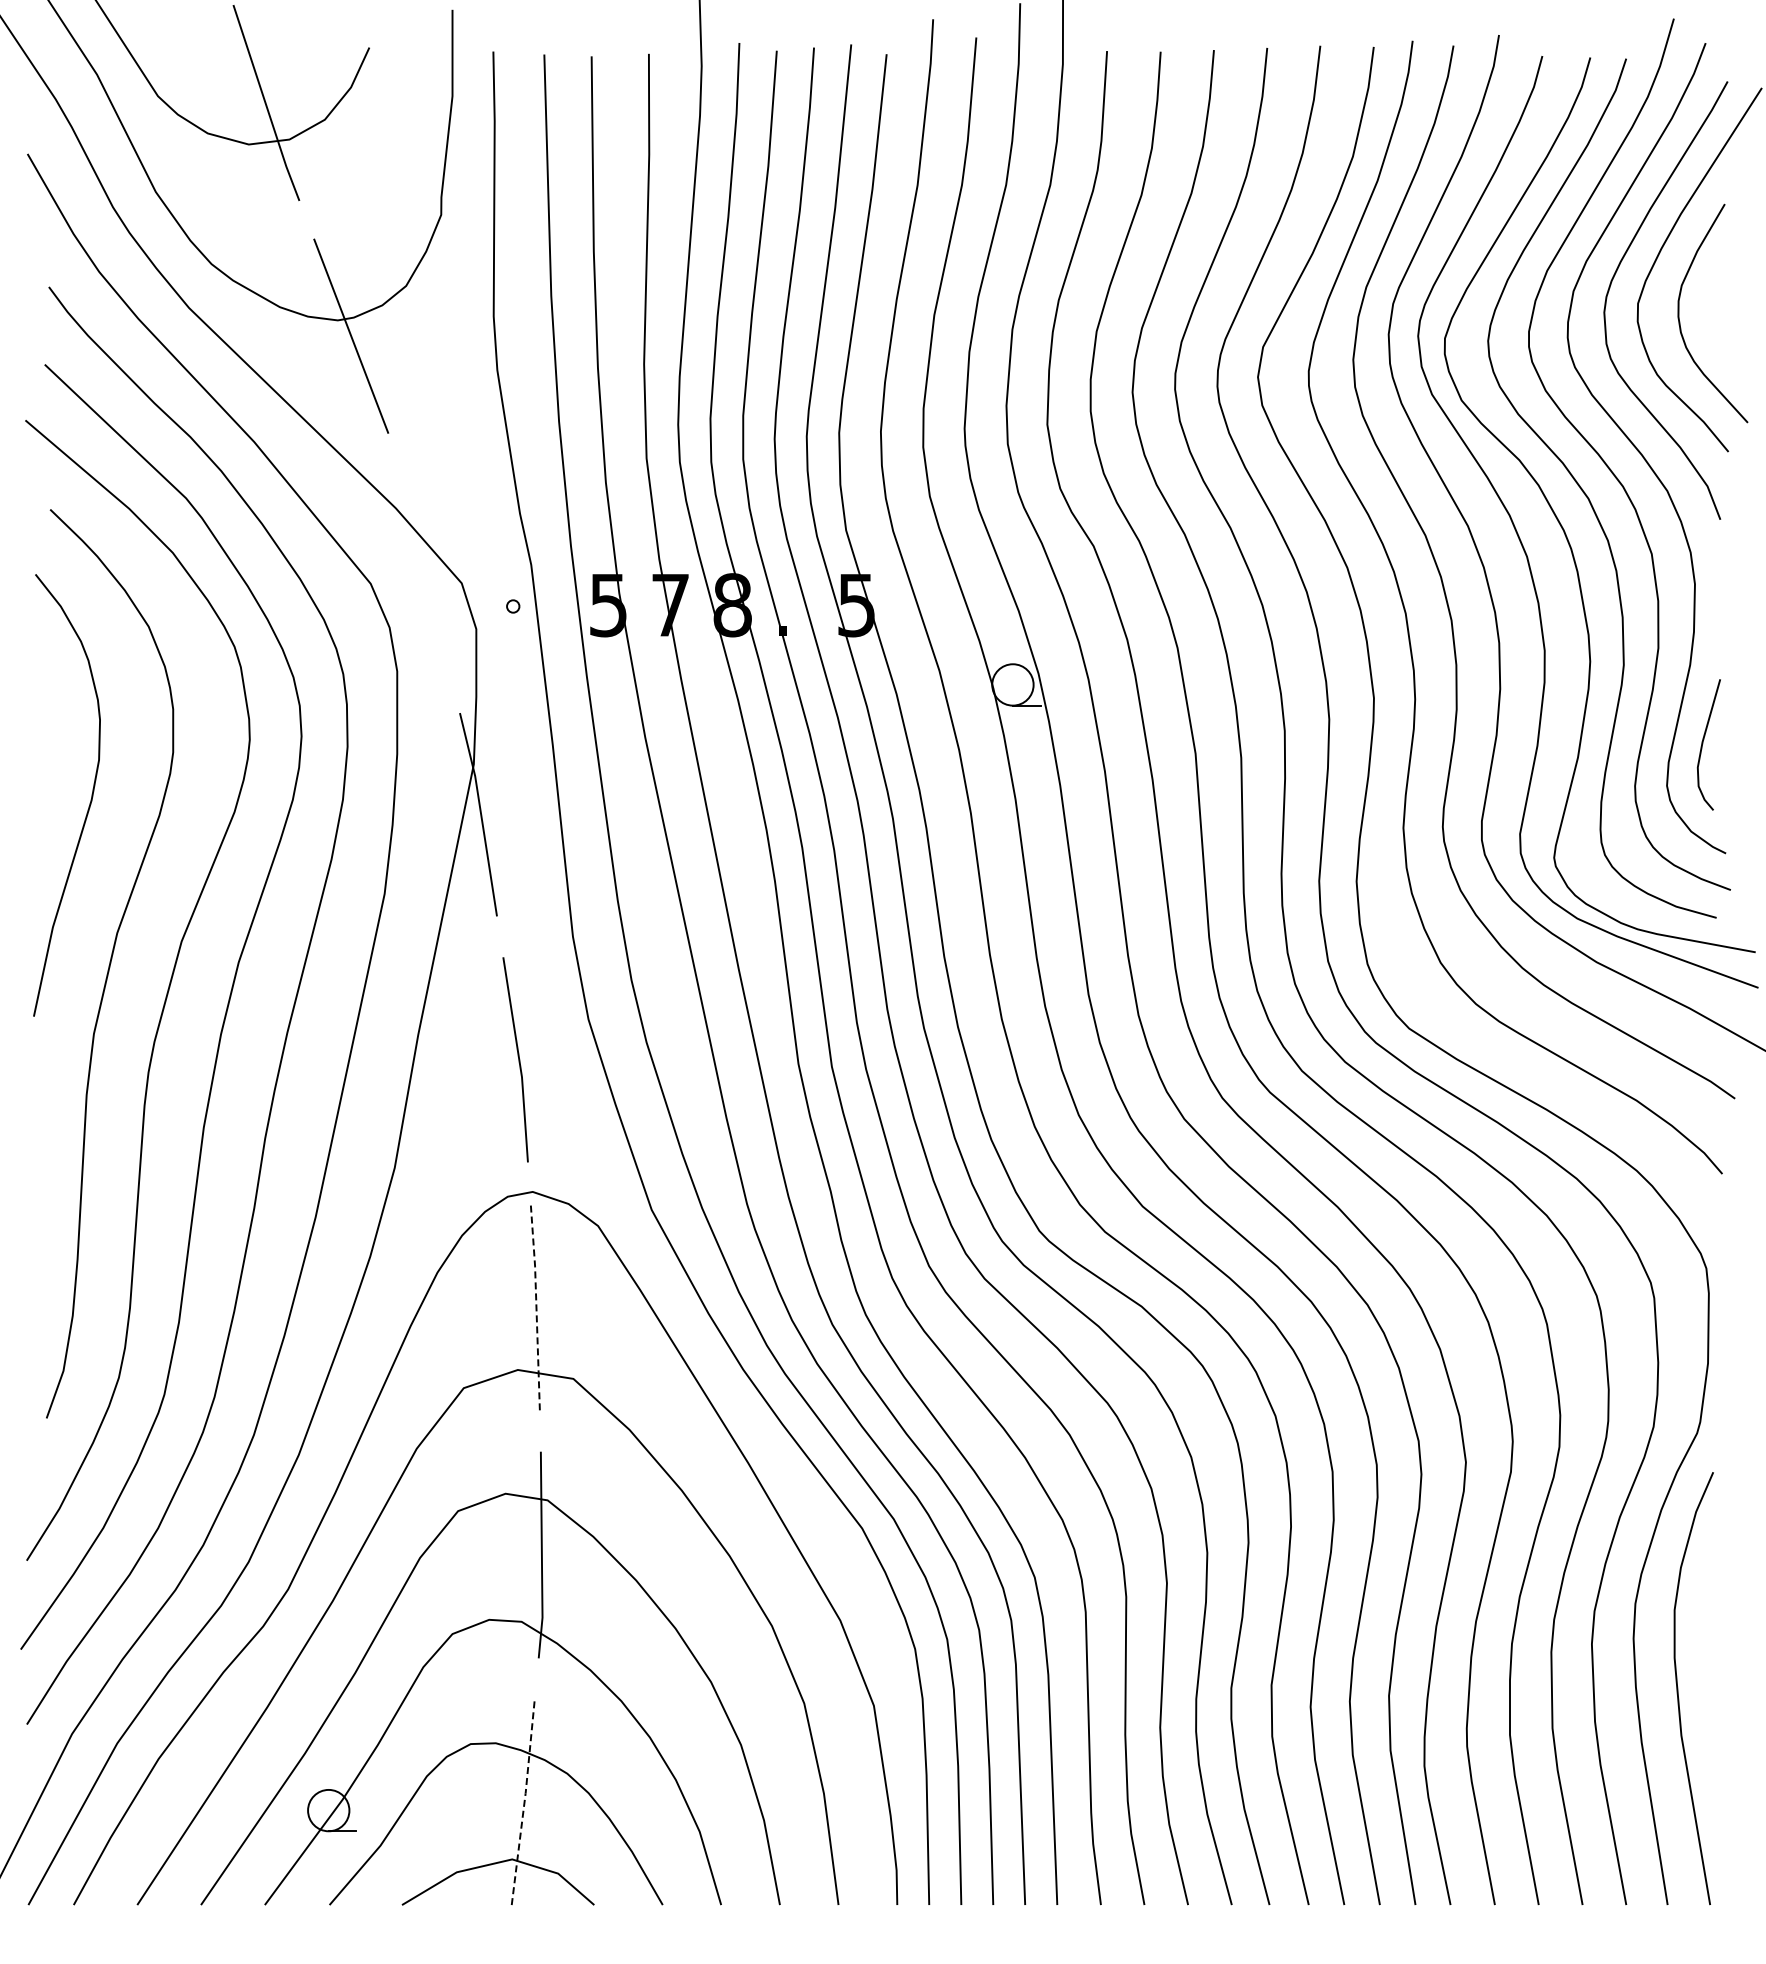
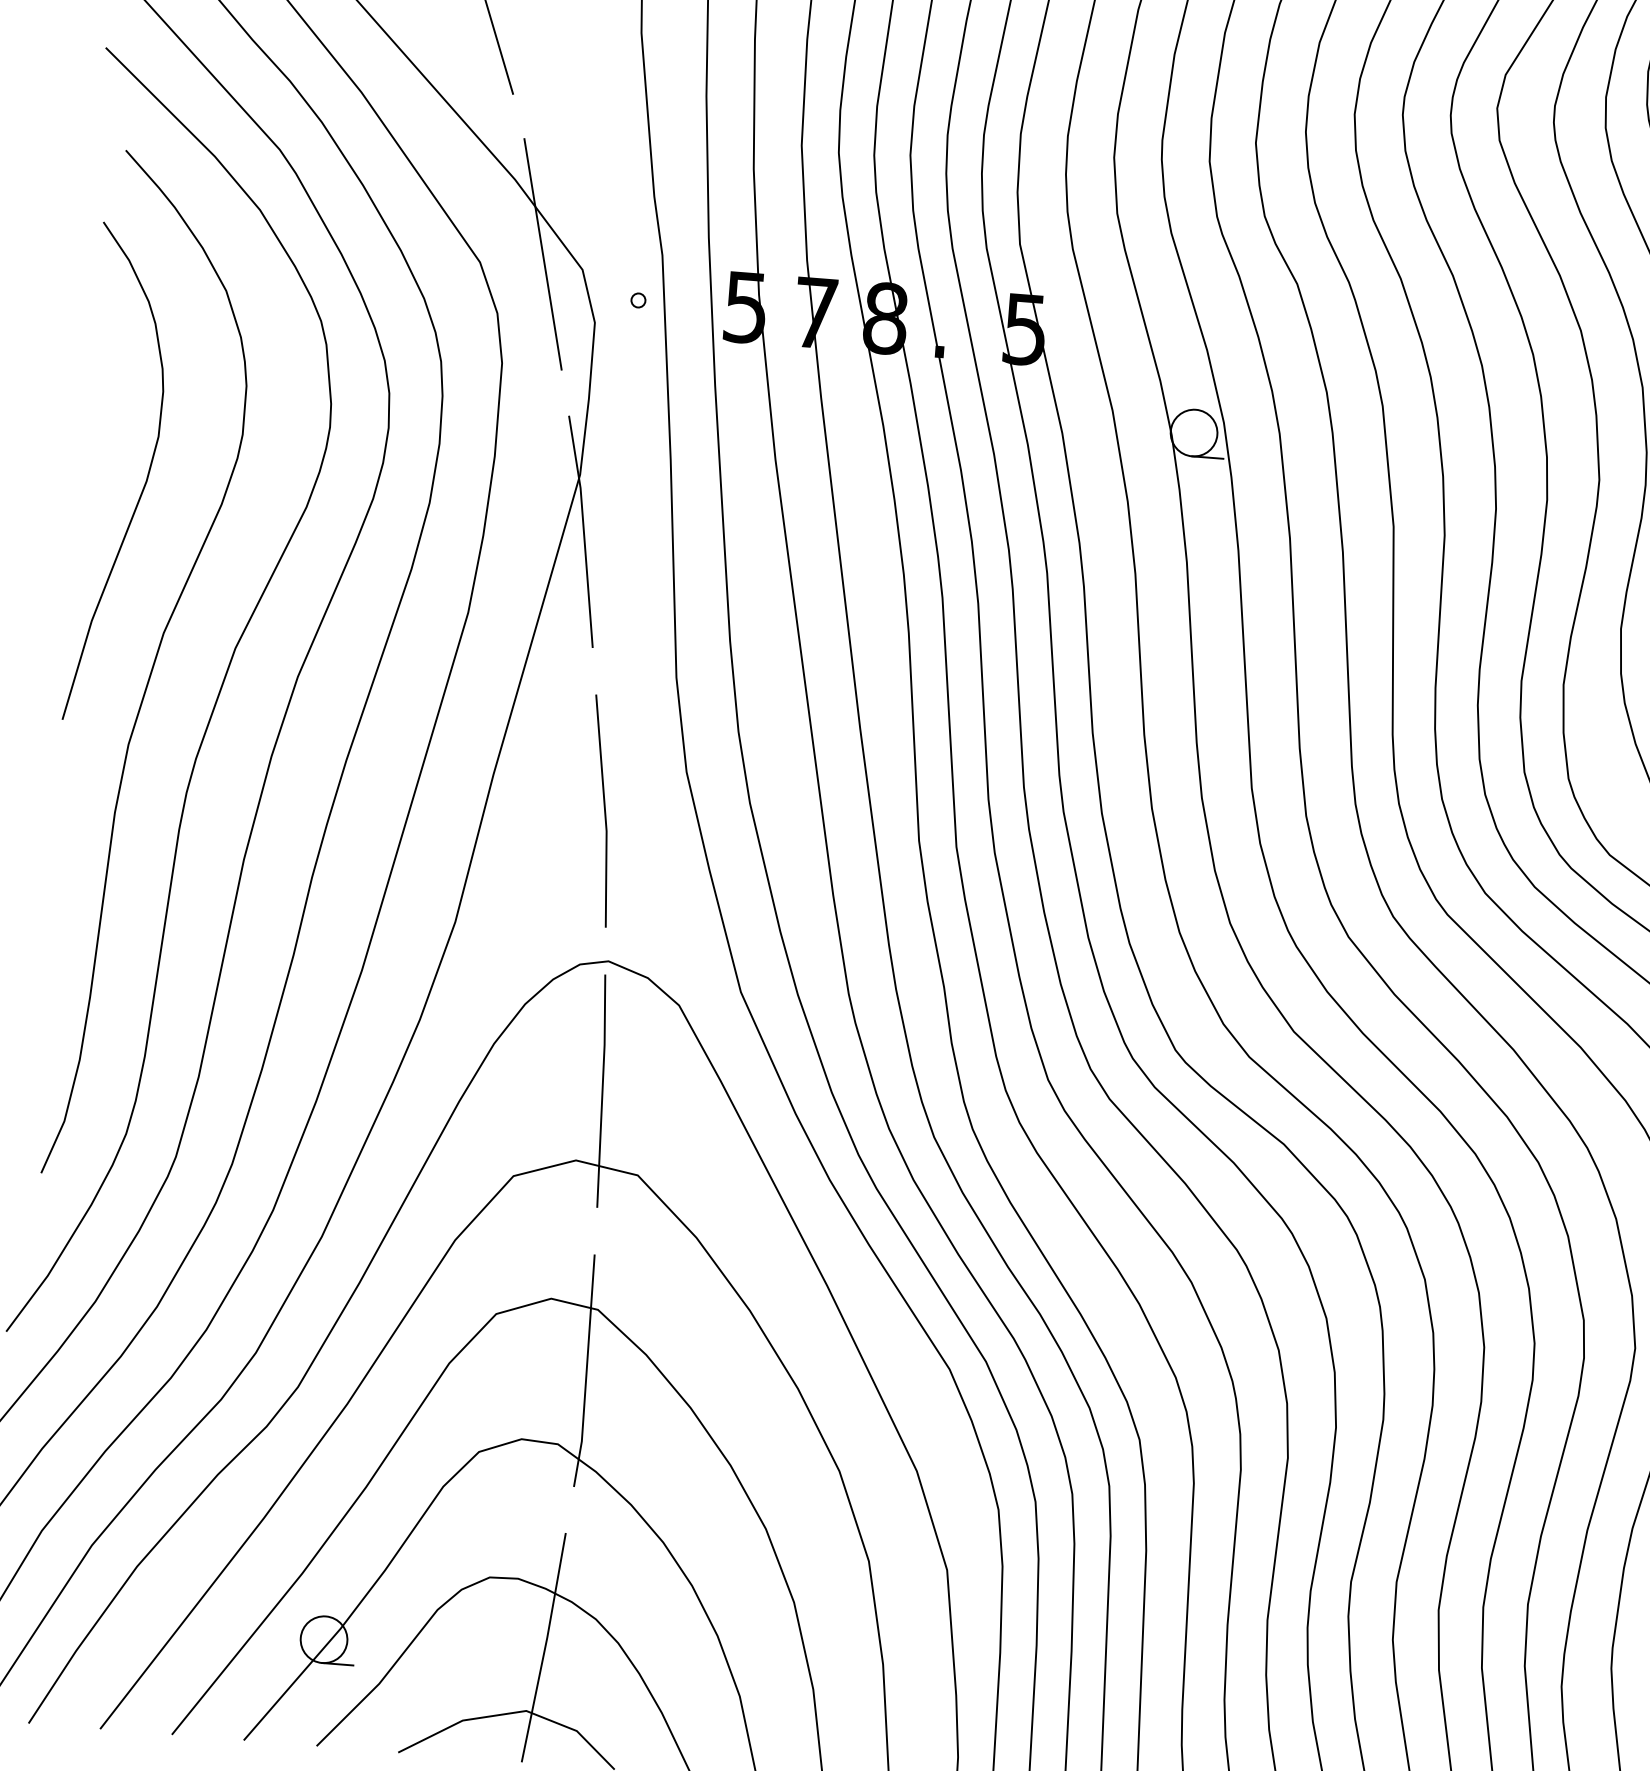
line: (425, 571) -> (542, 253), added
line: (536, 1305) -> (602, 1089), dashed -> solid
line: (524, 1801) -> (545, 1646), dashed -> solid

